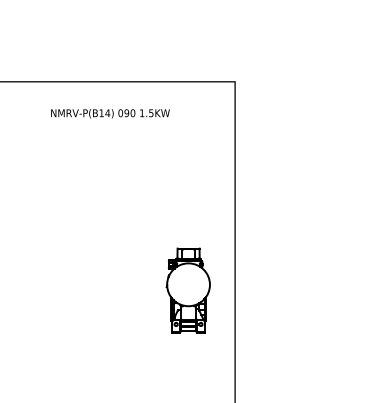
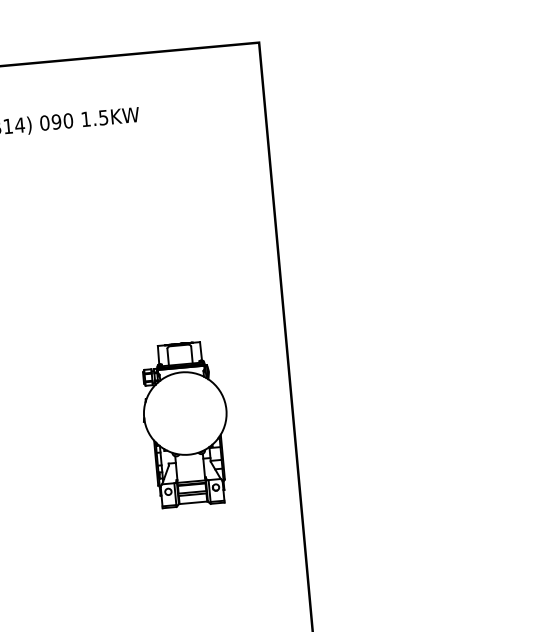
part: (187, 290) -> (184, 424), moved

